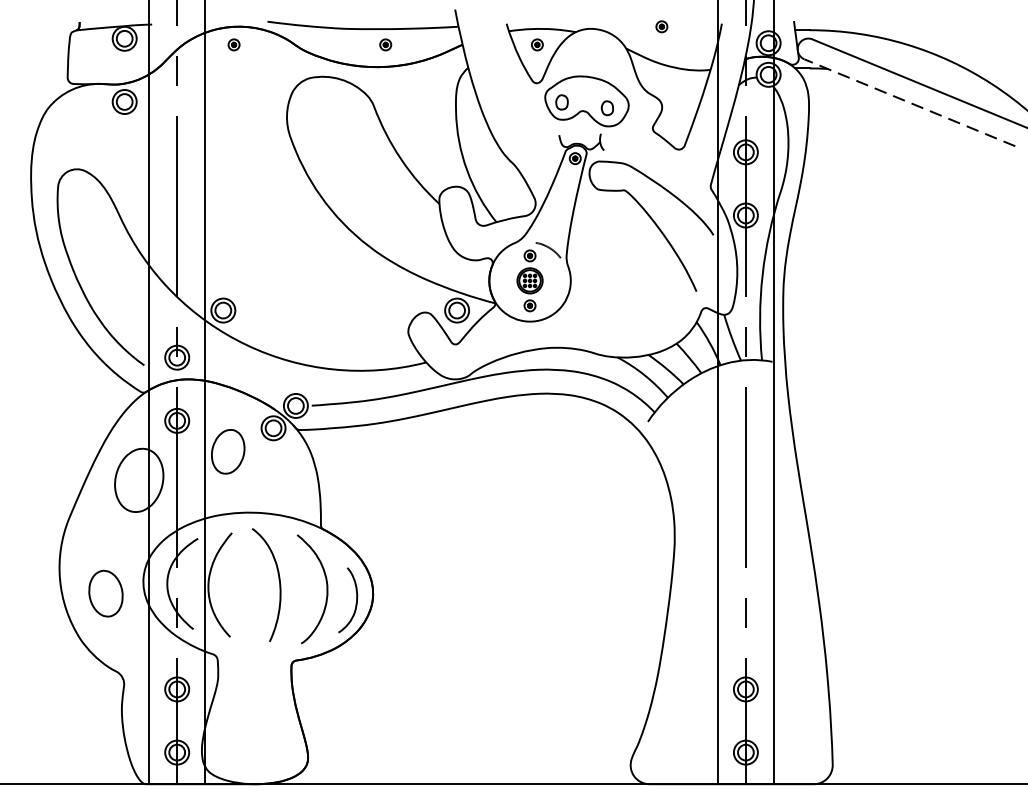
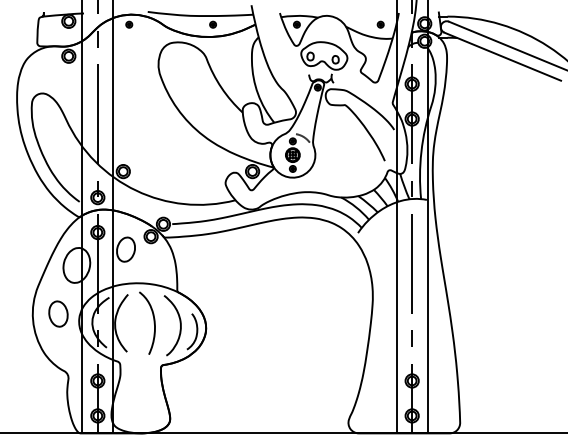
part: (661, 26) -> (380, 24), moved
line: (909, 102) -> (502, 56), dashed -> solid
part: (106, 592) -> (58, 313), moved

